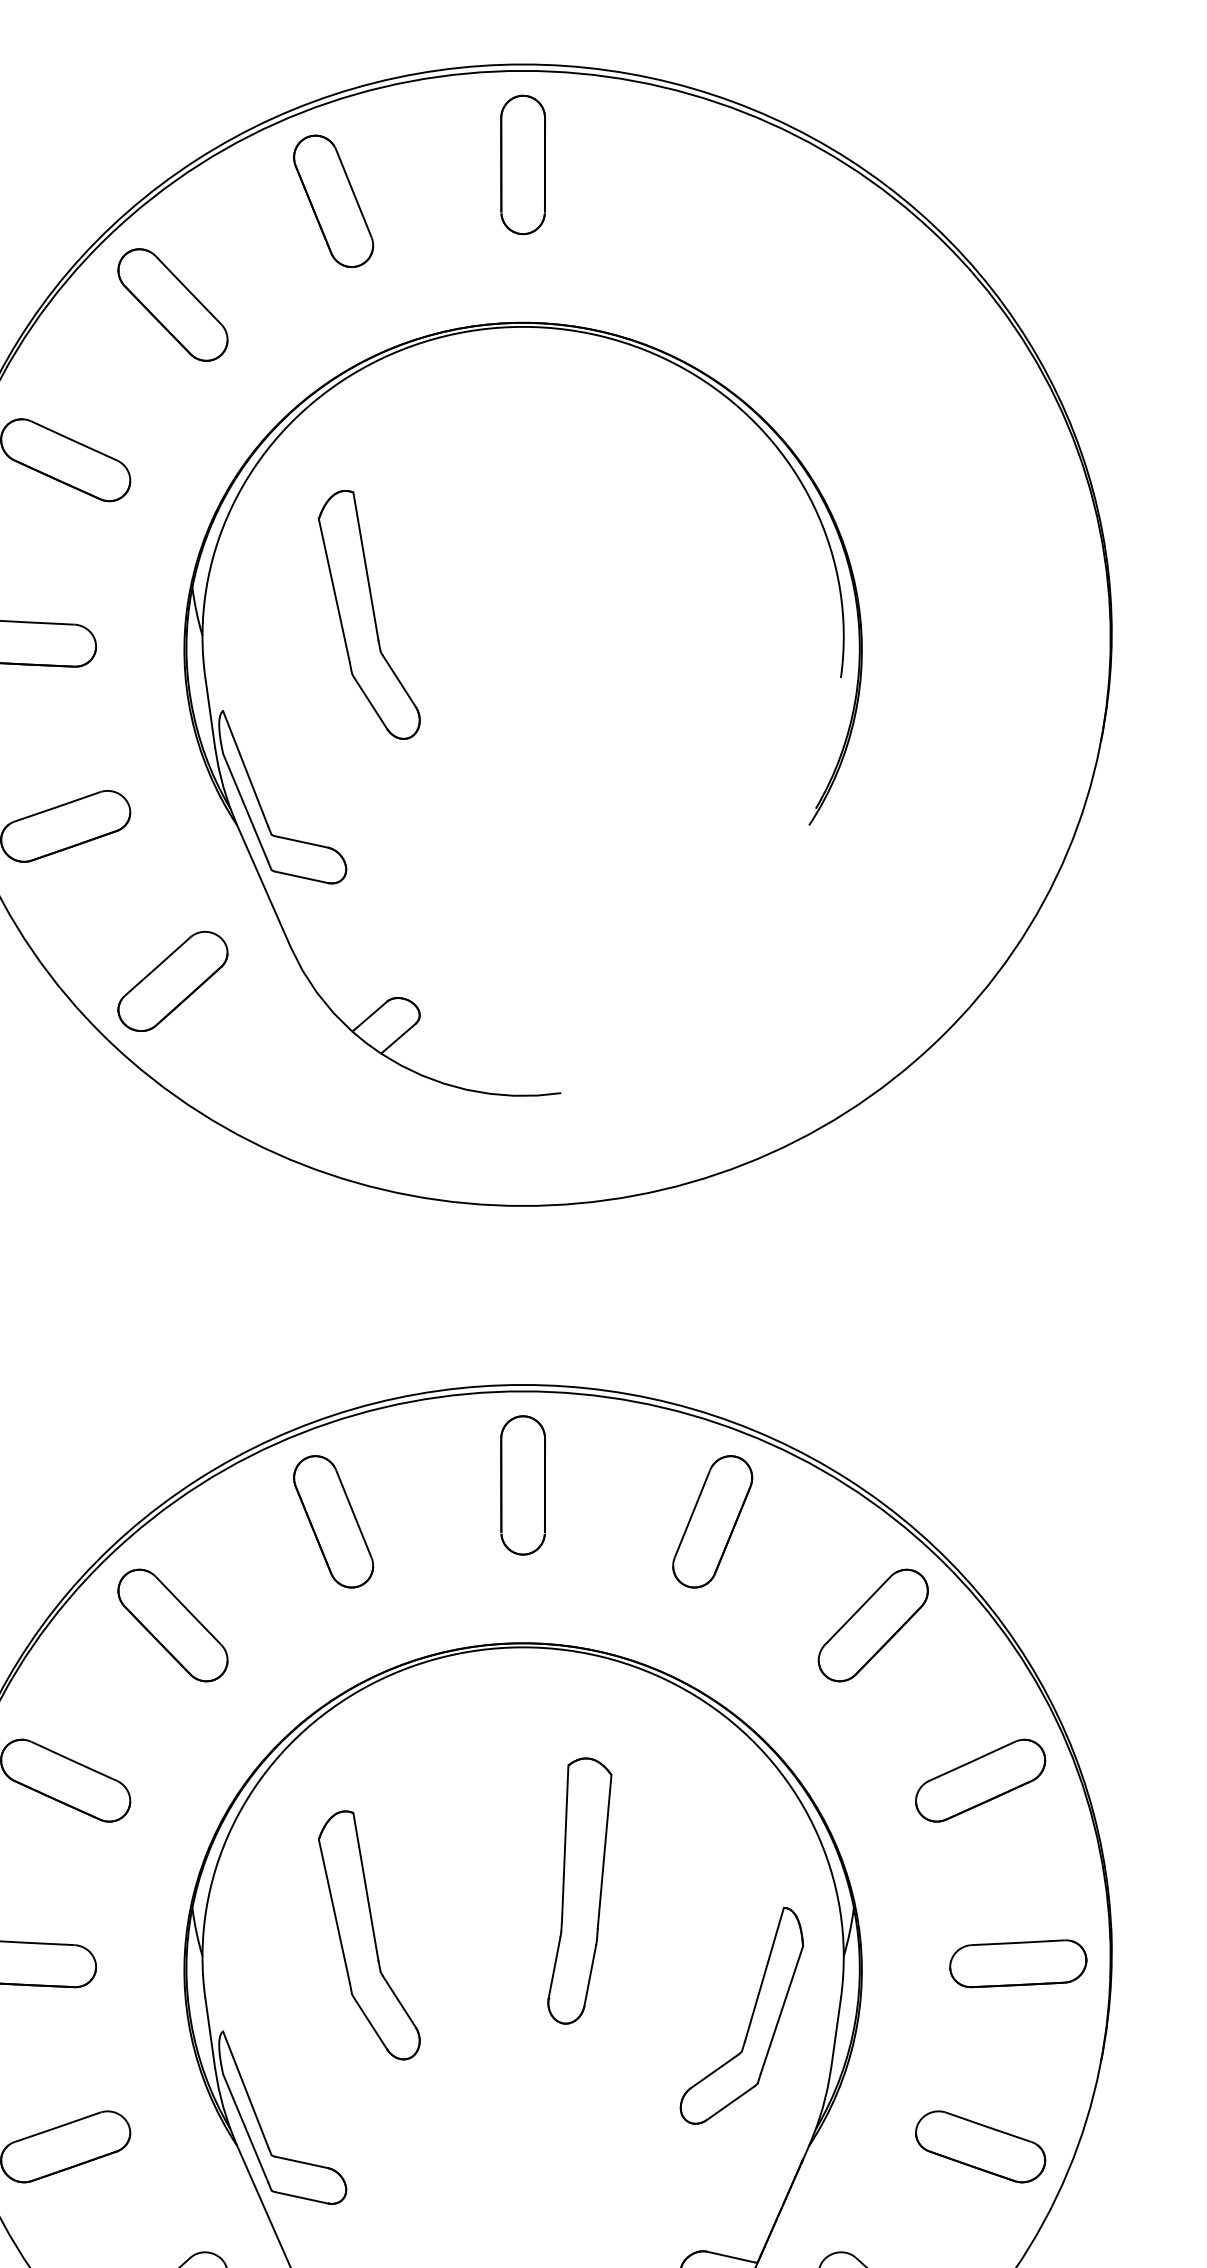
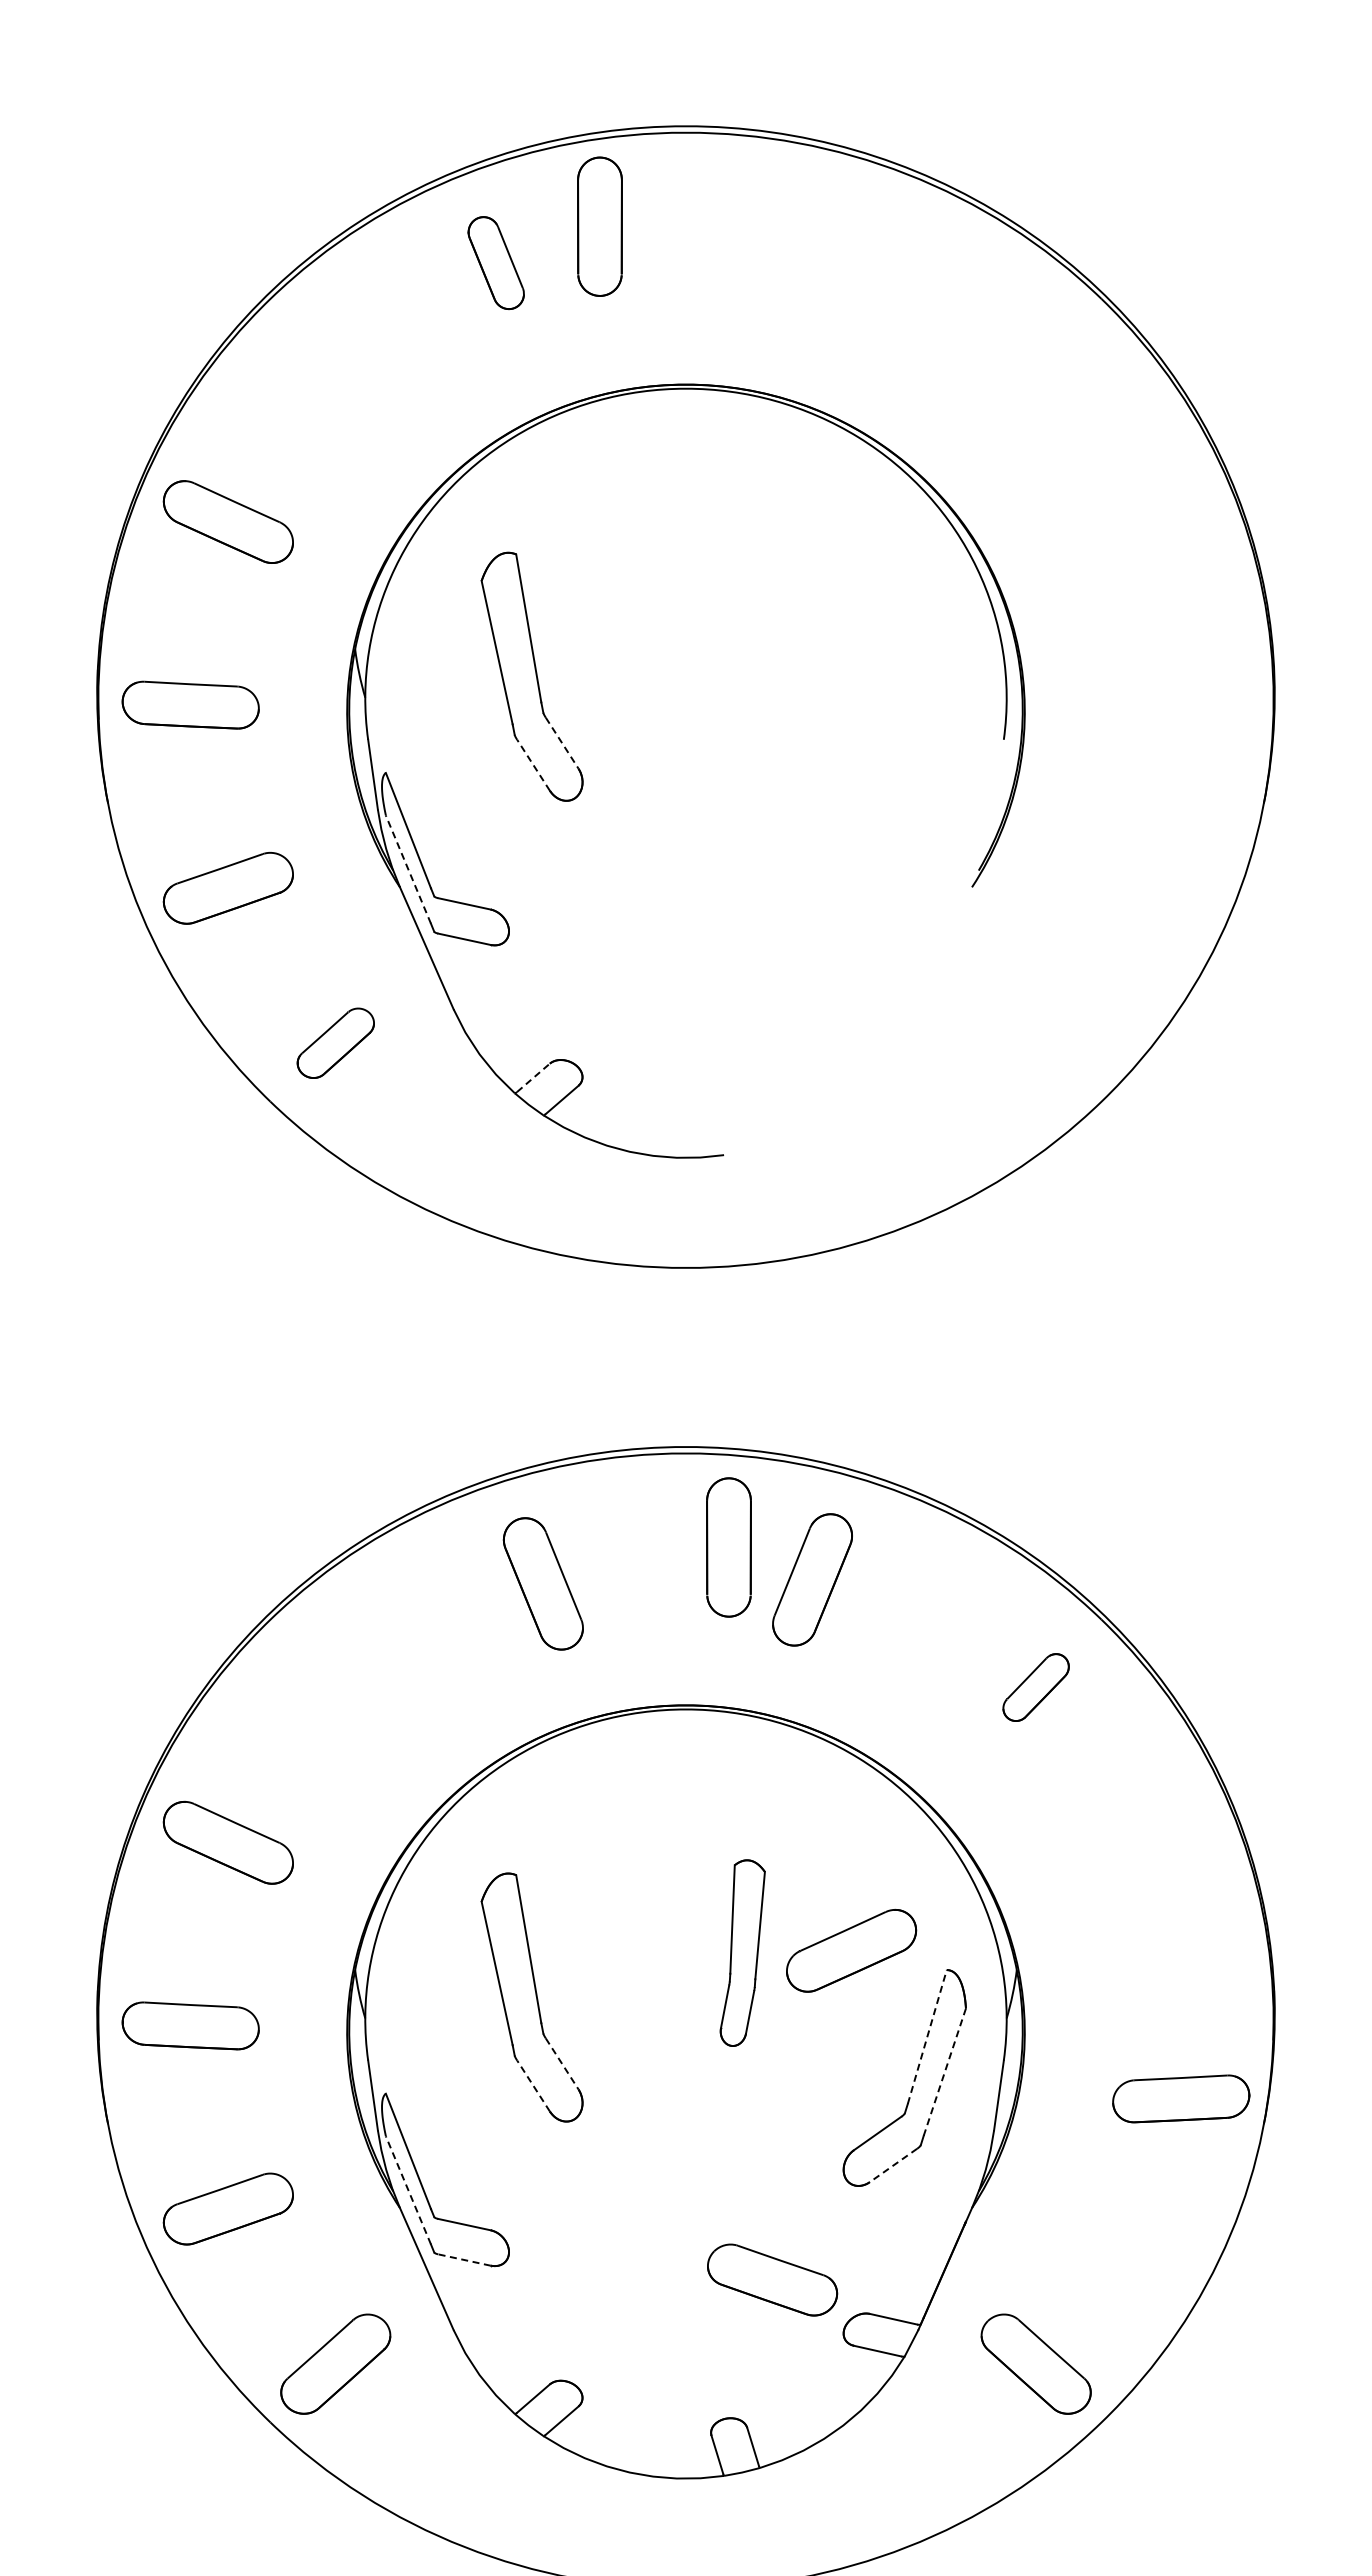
part: (522, 164) -> (599, 226), moved
part: (332, 200) -> (495, 262), size x0.7
part: (172, 304) -> (335, 366), removed
line: (399, 681) -> (562, 743), solid -> dashed
line: (370, 702) -> (533, 764), solid -> dashed
line: (245, 807) -> (408, 869), solid -> dashed
part: (172, 980) -> (335, 1042), size x0.7
line: (370, 1015) -> (533, 1077), solid -> dashed
part: (522, 1485) -> (728, 1547), moved
part: (332, 1521) -> (542, 1583), moved
part: (712, 1521) -> (812, 1579), moved
part: (172, 1625) -> (335, 1687), removed
part: (872, 1625) -> (1035, 1687), size x0.6
part: (980, 1780) -> (851, 1950), moved
part: (579, 1890) -> (742, 1952), size x0.7
part: (1018, 1963) -> (1181, 2098), moved
line: (764, 1975) -> (927, 2037), solid -> dashed
line: (399, 2002) -> (562, 2064), solid -> dashed
line: (781, 2010) -> (944, 2072), solid -> dashed
line: (370, 2023) -> (533, 2085), solid -> dashed
line: (730, 2103) -> (893, 2165), solid -> dashed
line: (245, 2128) -> (408, 2190), solid -> dashed
part: (980, 2146) -> (772, 2279), moved
line: (301, 2198) -> (464, 2260), solid -> dashed

